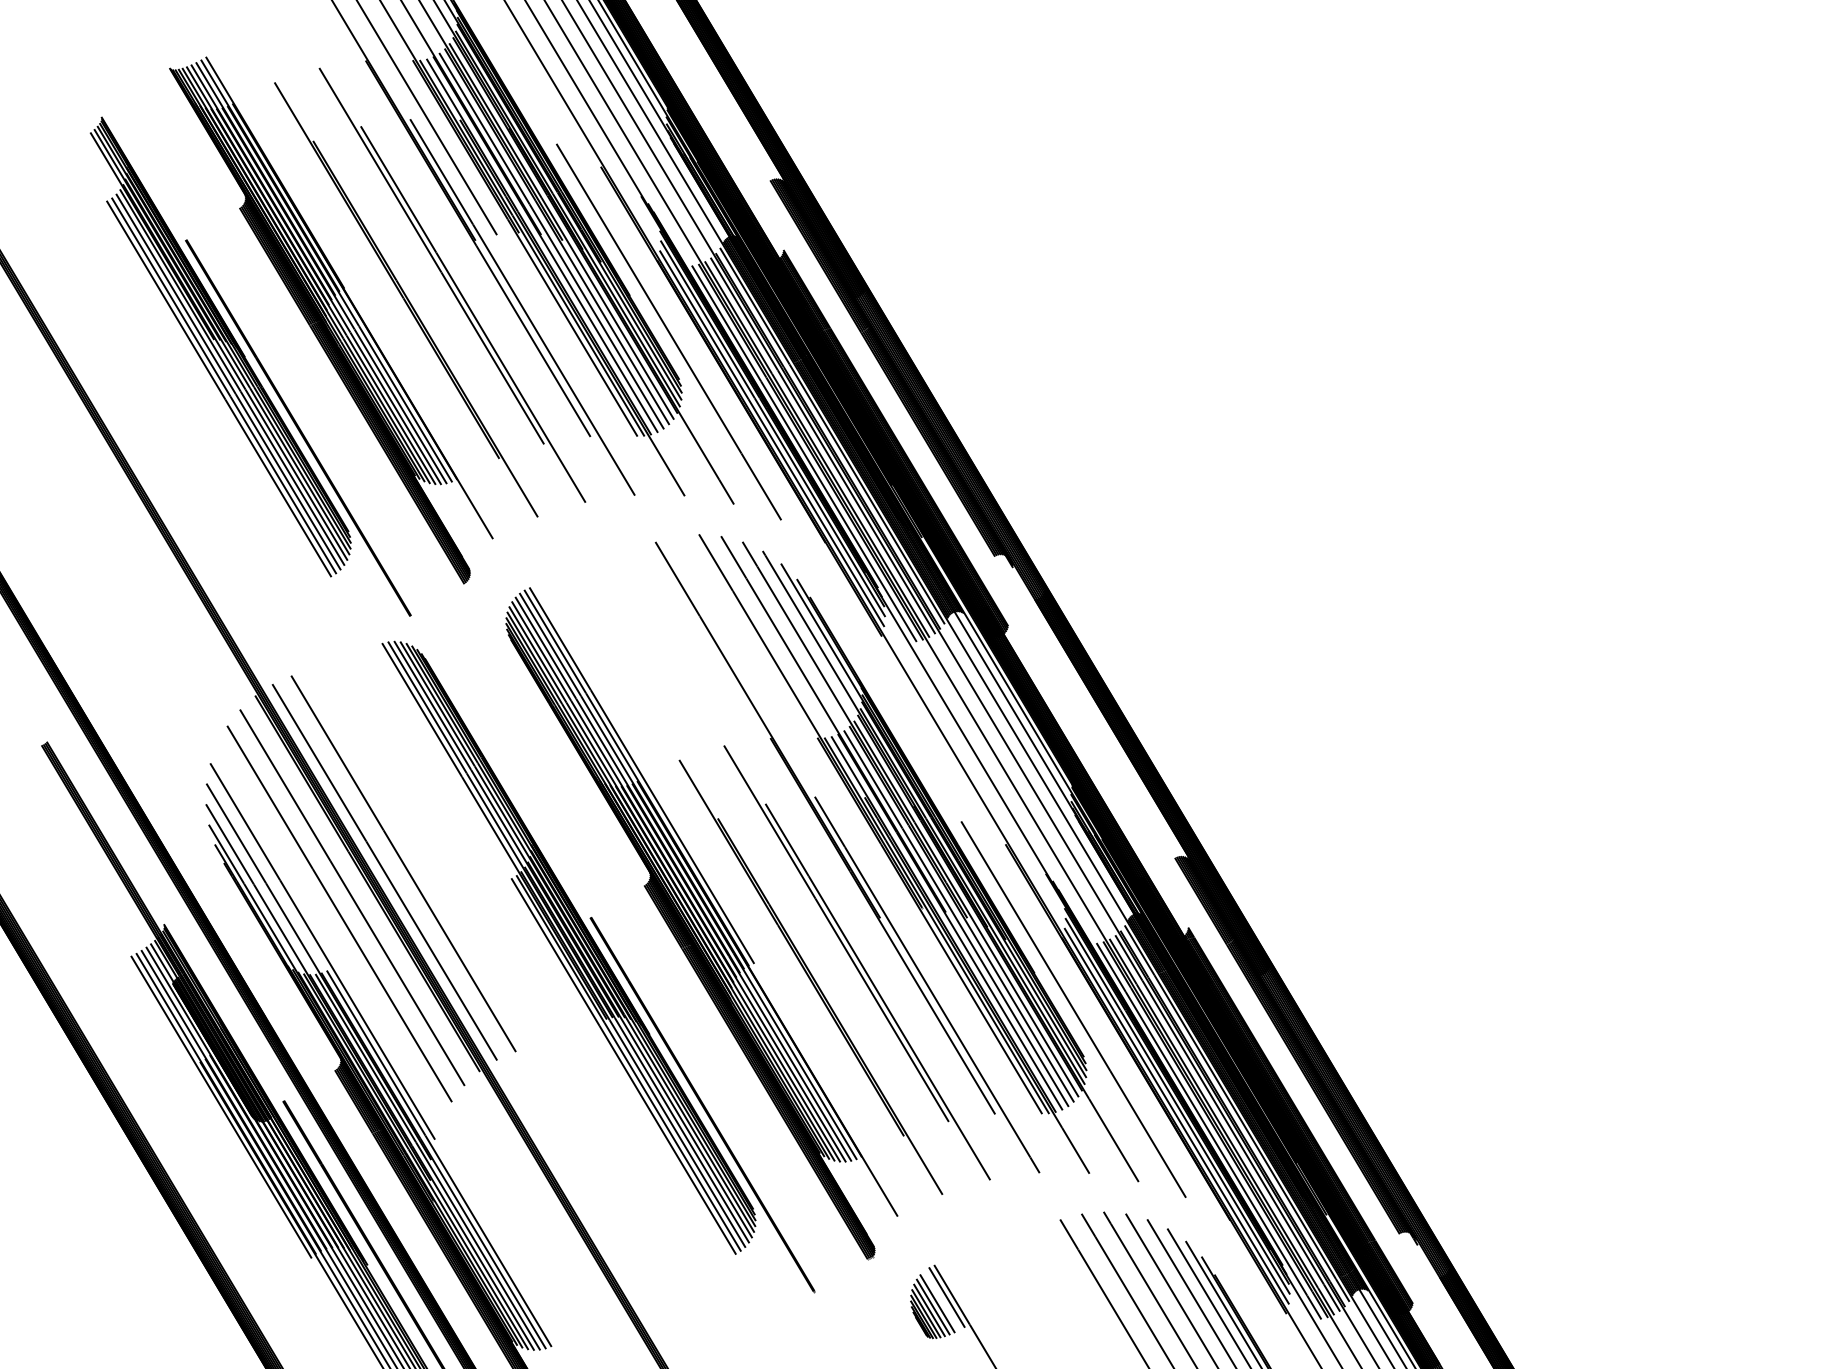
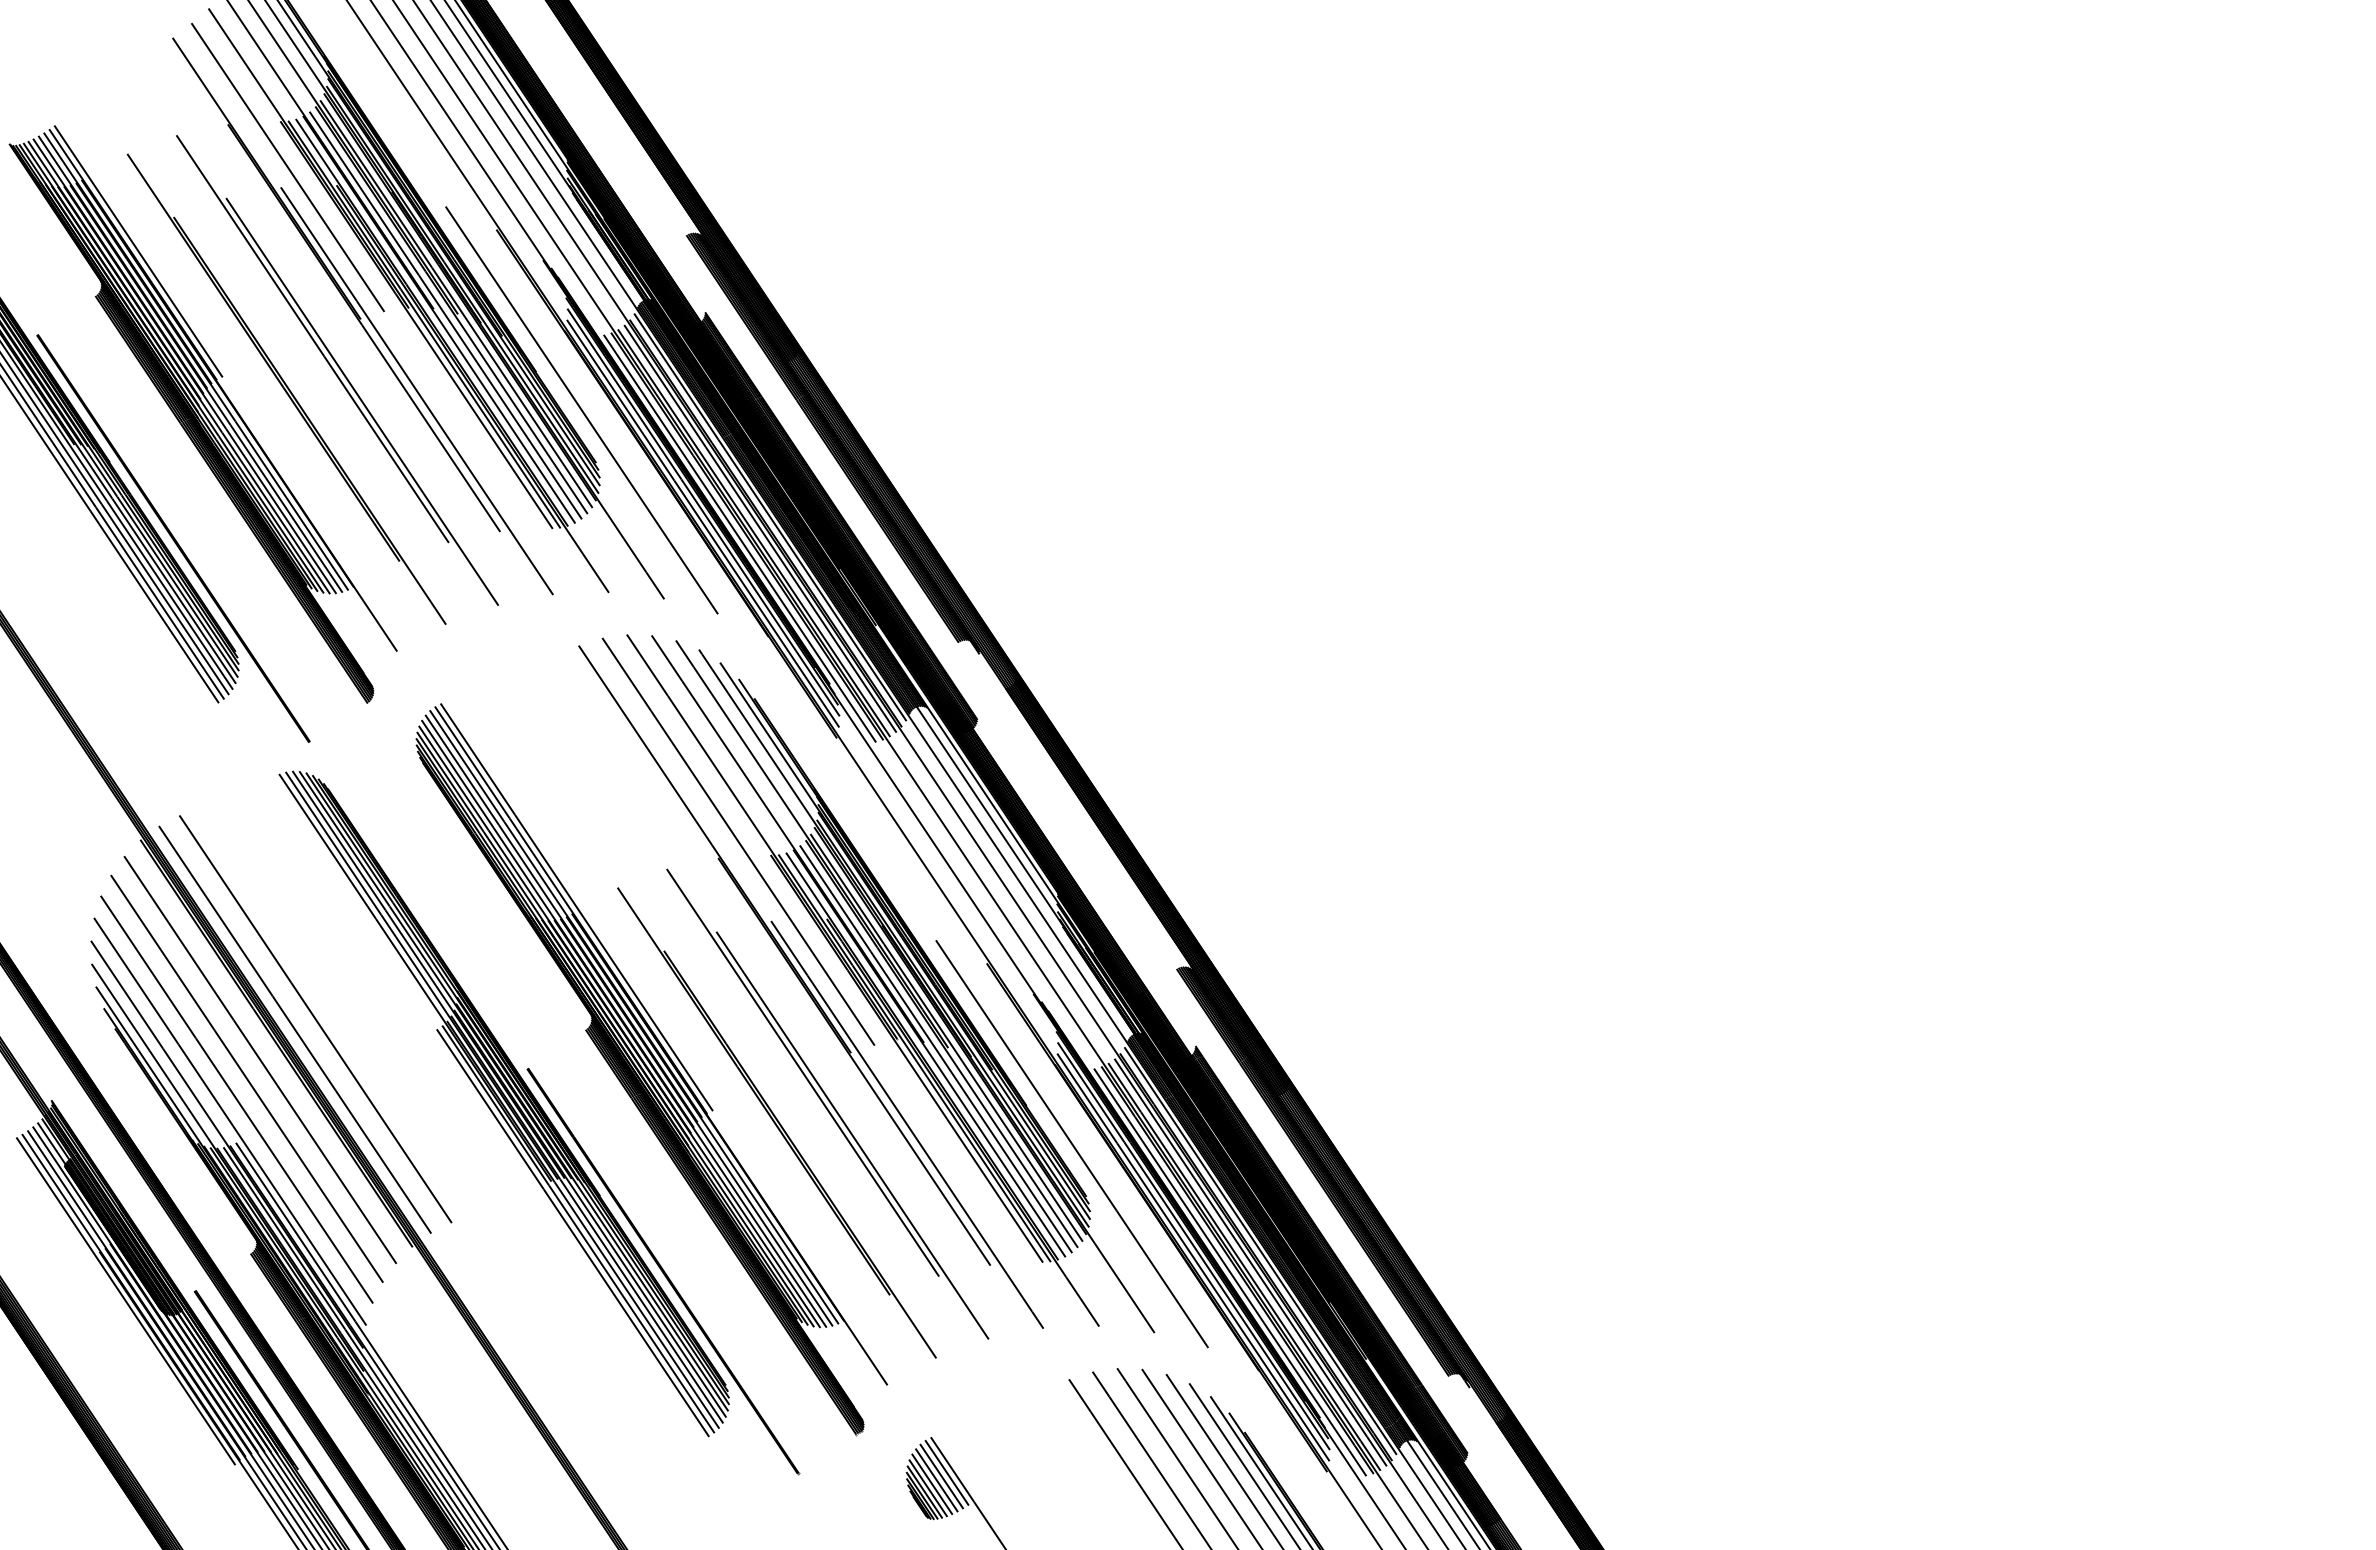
line: (280, 170) -> (138, 251), added
line: (789, 724) -> (738, 841), added
line: (329, 931) -> (236, 1099), added
line: (941, 1300) -> (941, 1476), added

